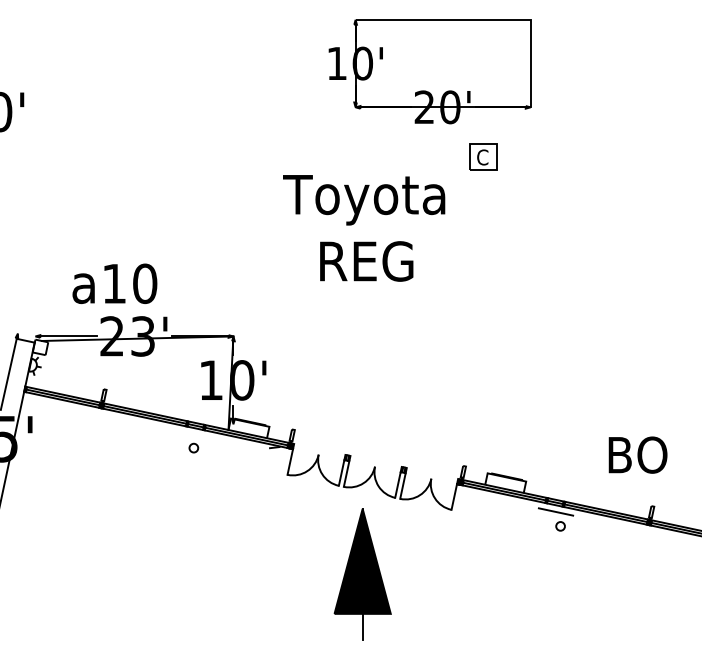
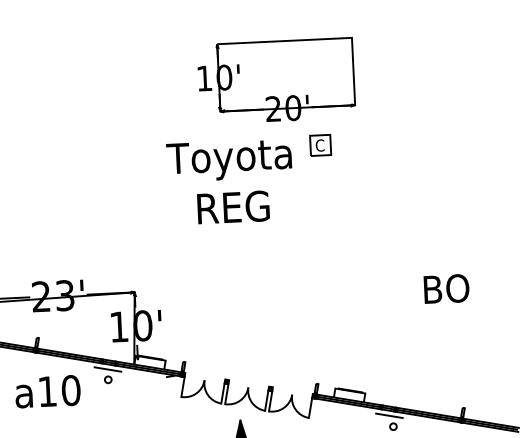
text: (364, 228) -> (230, 182), moved
text: (114, 283) -> (47, 391), moved
line: (193, 434) -> (107, 369), added
text: (637, 454) -> (446, 288), moved

